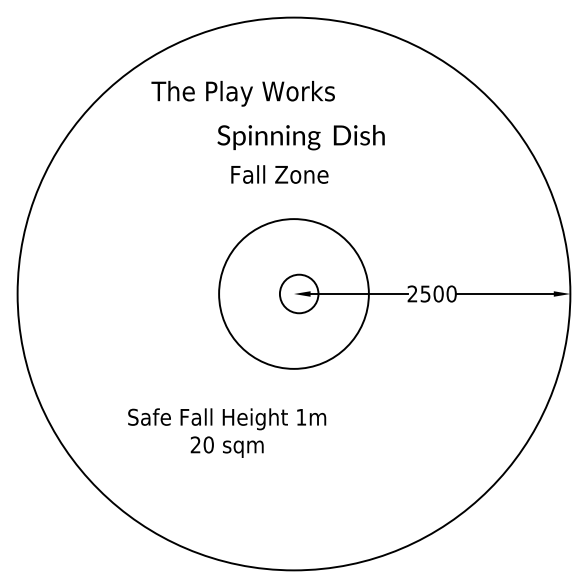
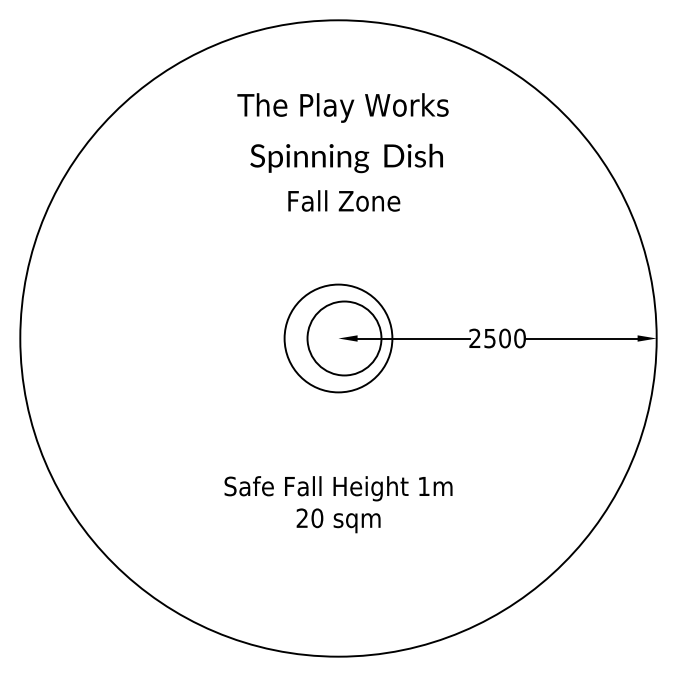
text: (242, 93) -> (342, 107), moved
text: (280, 174) -> (344, 200), moved
circle: (294, 294) -> (338, 338), size x0.62
circle: (299, 294) -> (344, 338), size x1.67
text: (227, 432) -> (338, 504), moved

